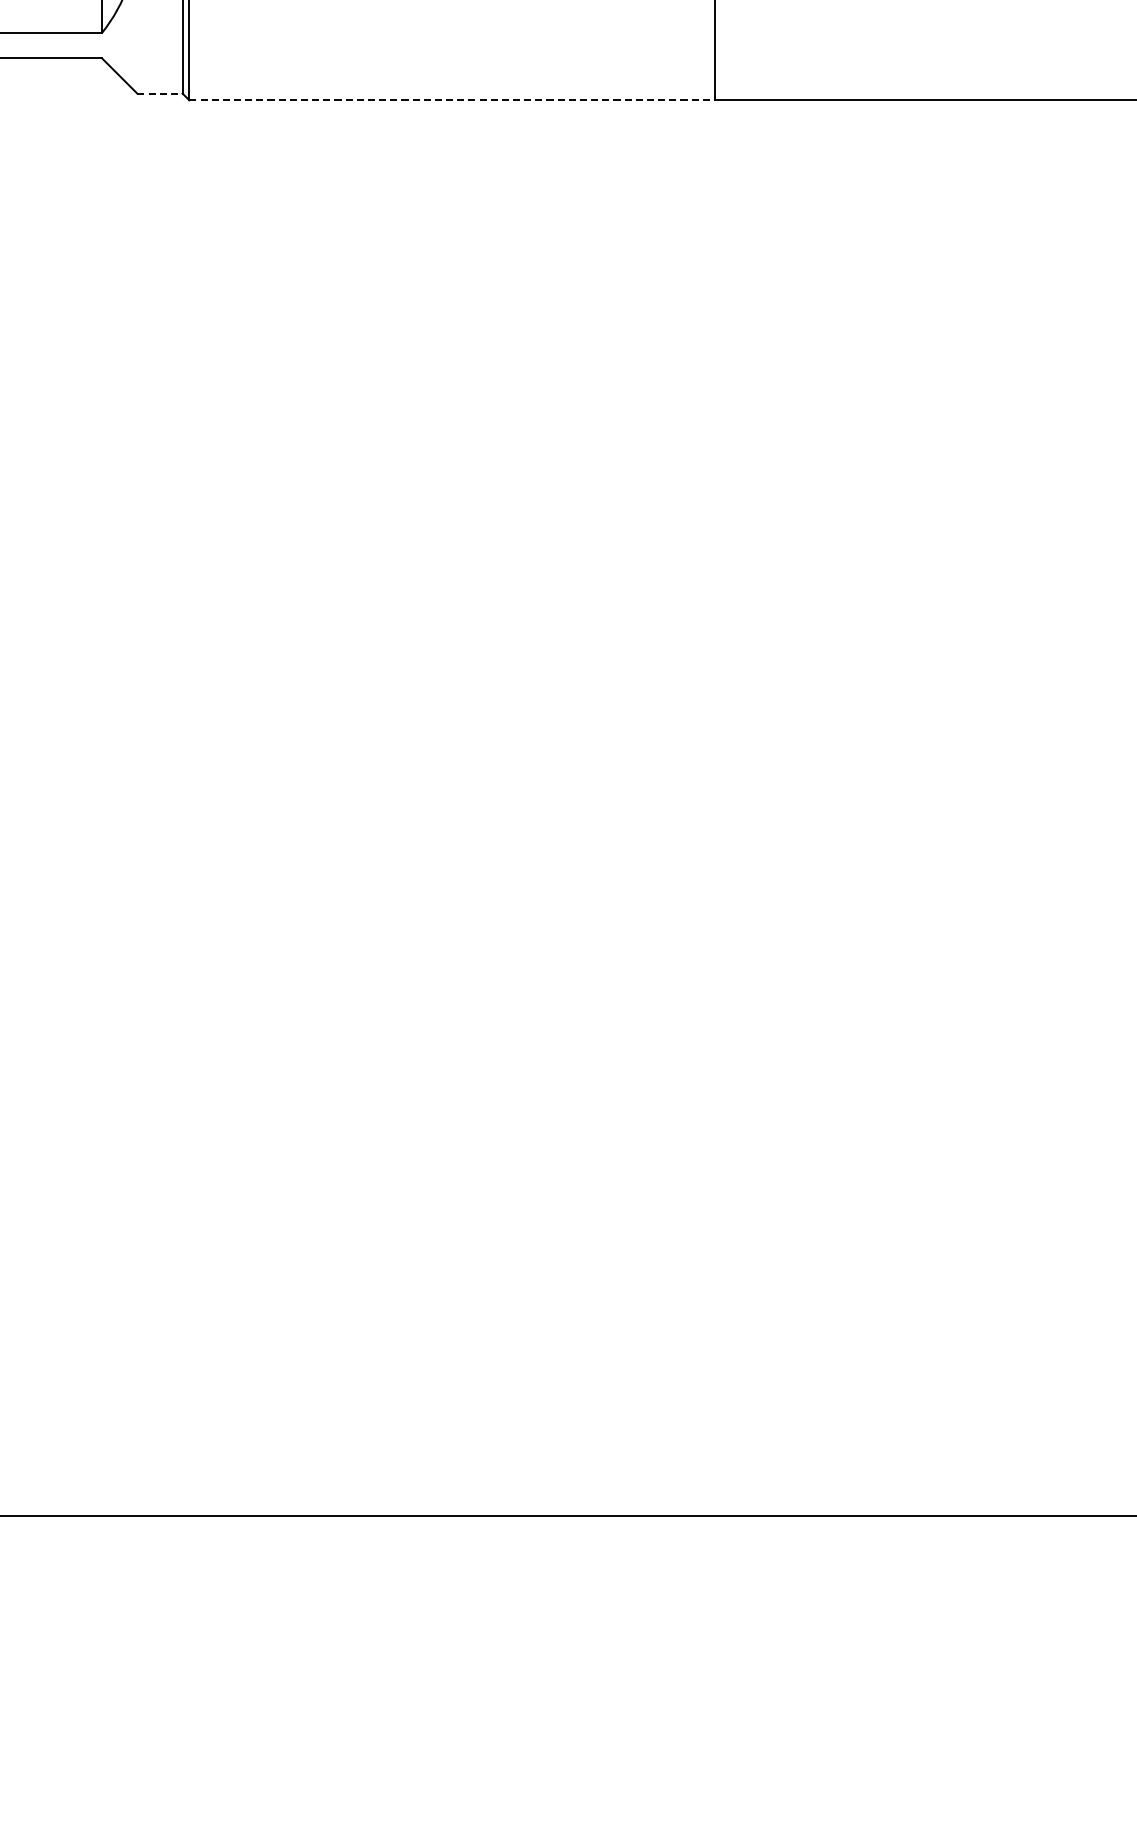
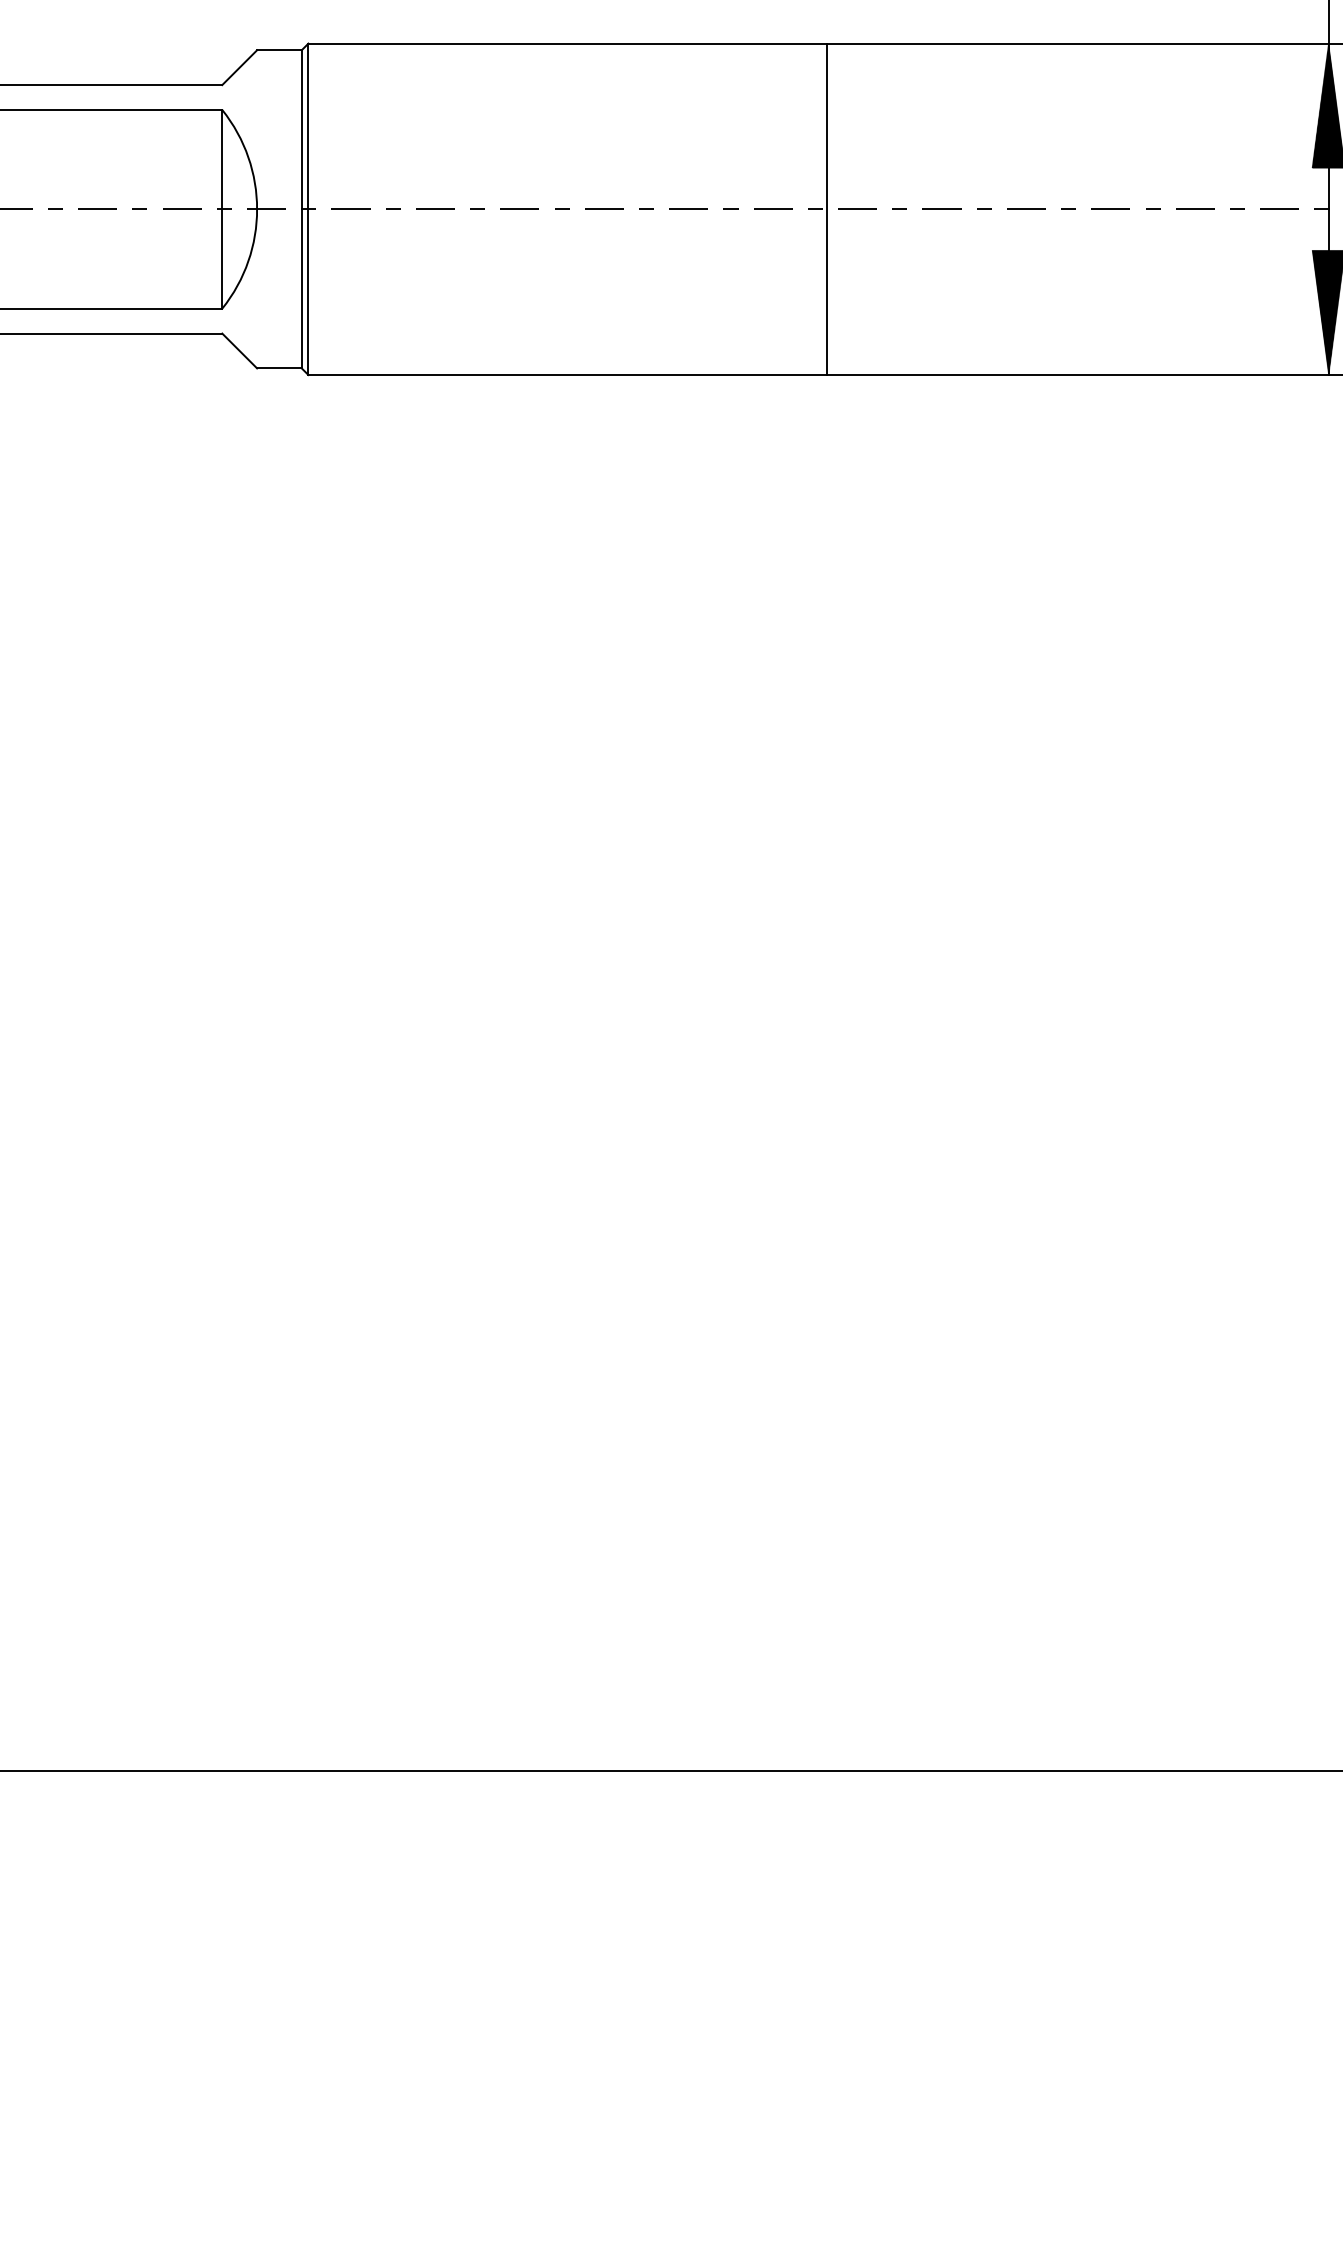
line: (160, 93) -> (279, 368), dashed -> solid
line: (453, 100) -> (568, 375), dashed -> solid

